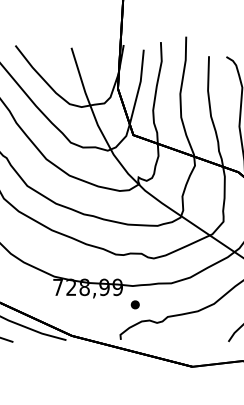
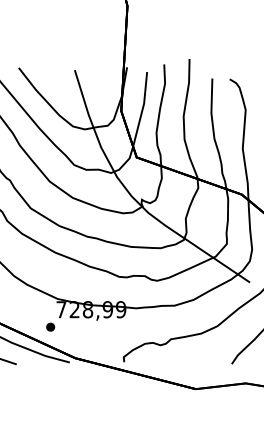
part: (135, 304) -> (50, 326), moved

